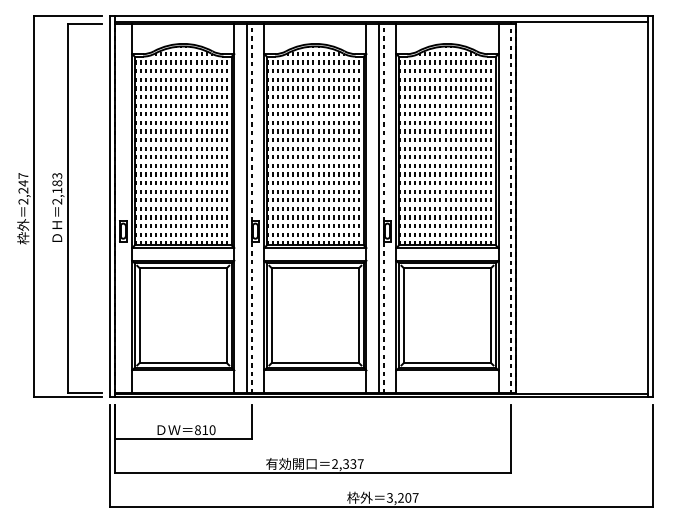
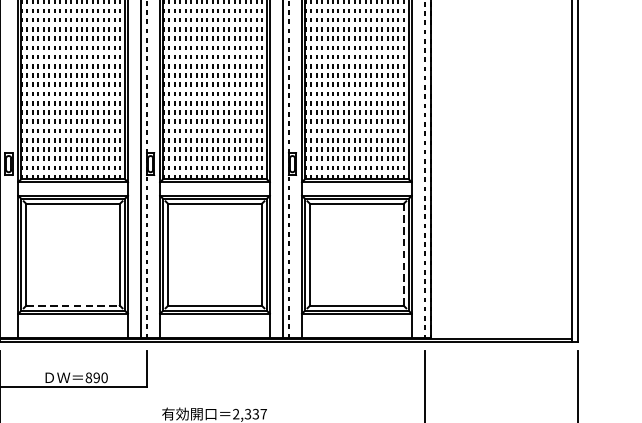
line: (490, 315) -> (403, 254), solid -> dashed
line: (183, 362) -> (73, 305), solid -> dashed
text: (205, 430) -> (97, 378), 810 -> 890

